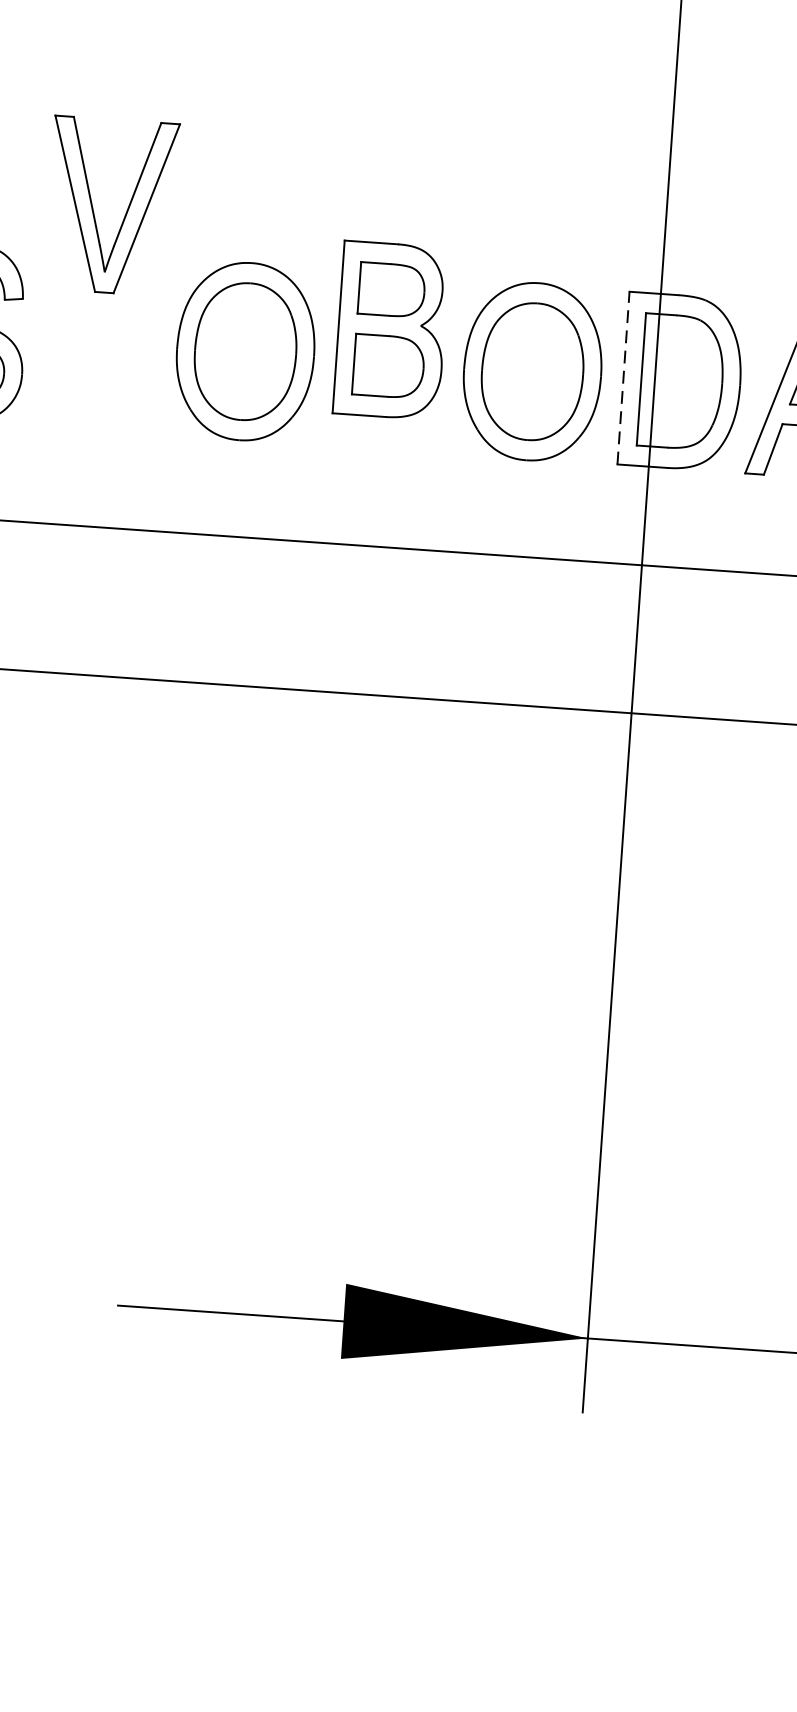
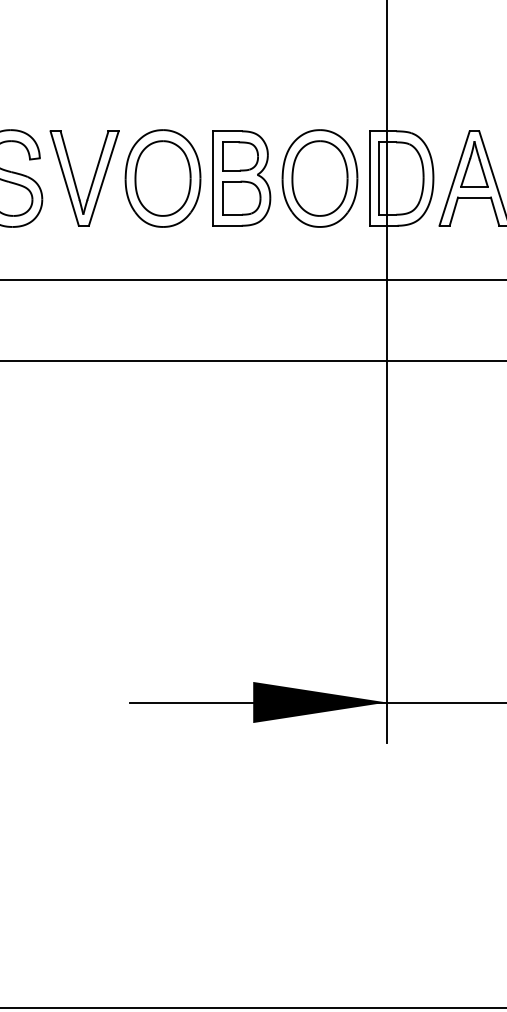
part: (125, 209) -> (92, 179), moved
part: (391, 330) -> (241, 178), moved
line: (623, 377) -> (369, 178), dashed -> solid

